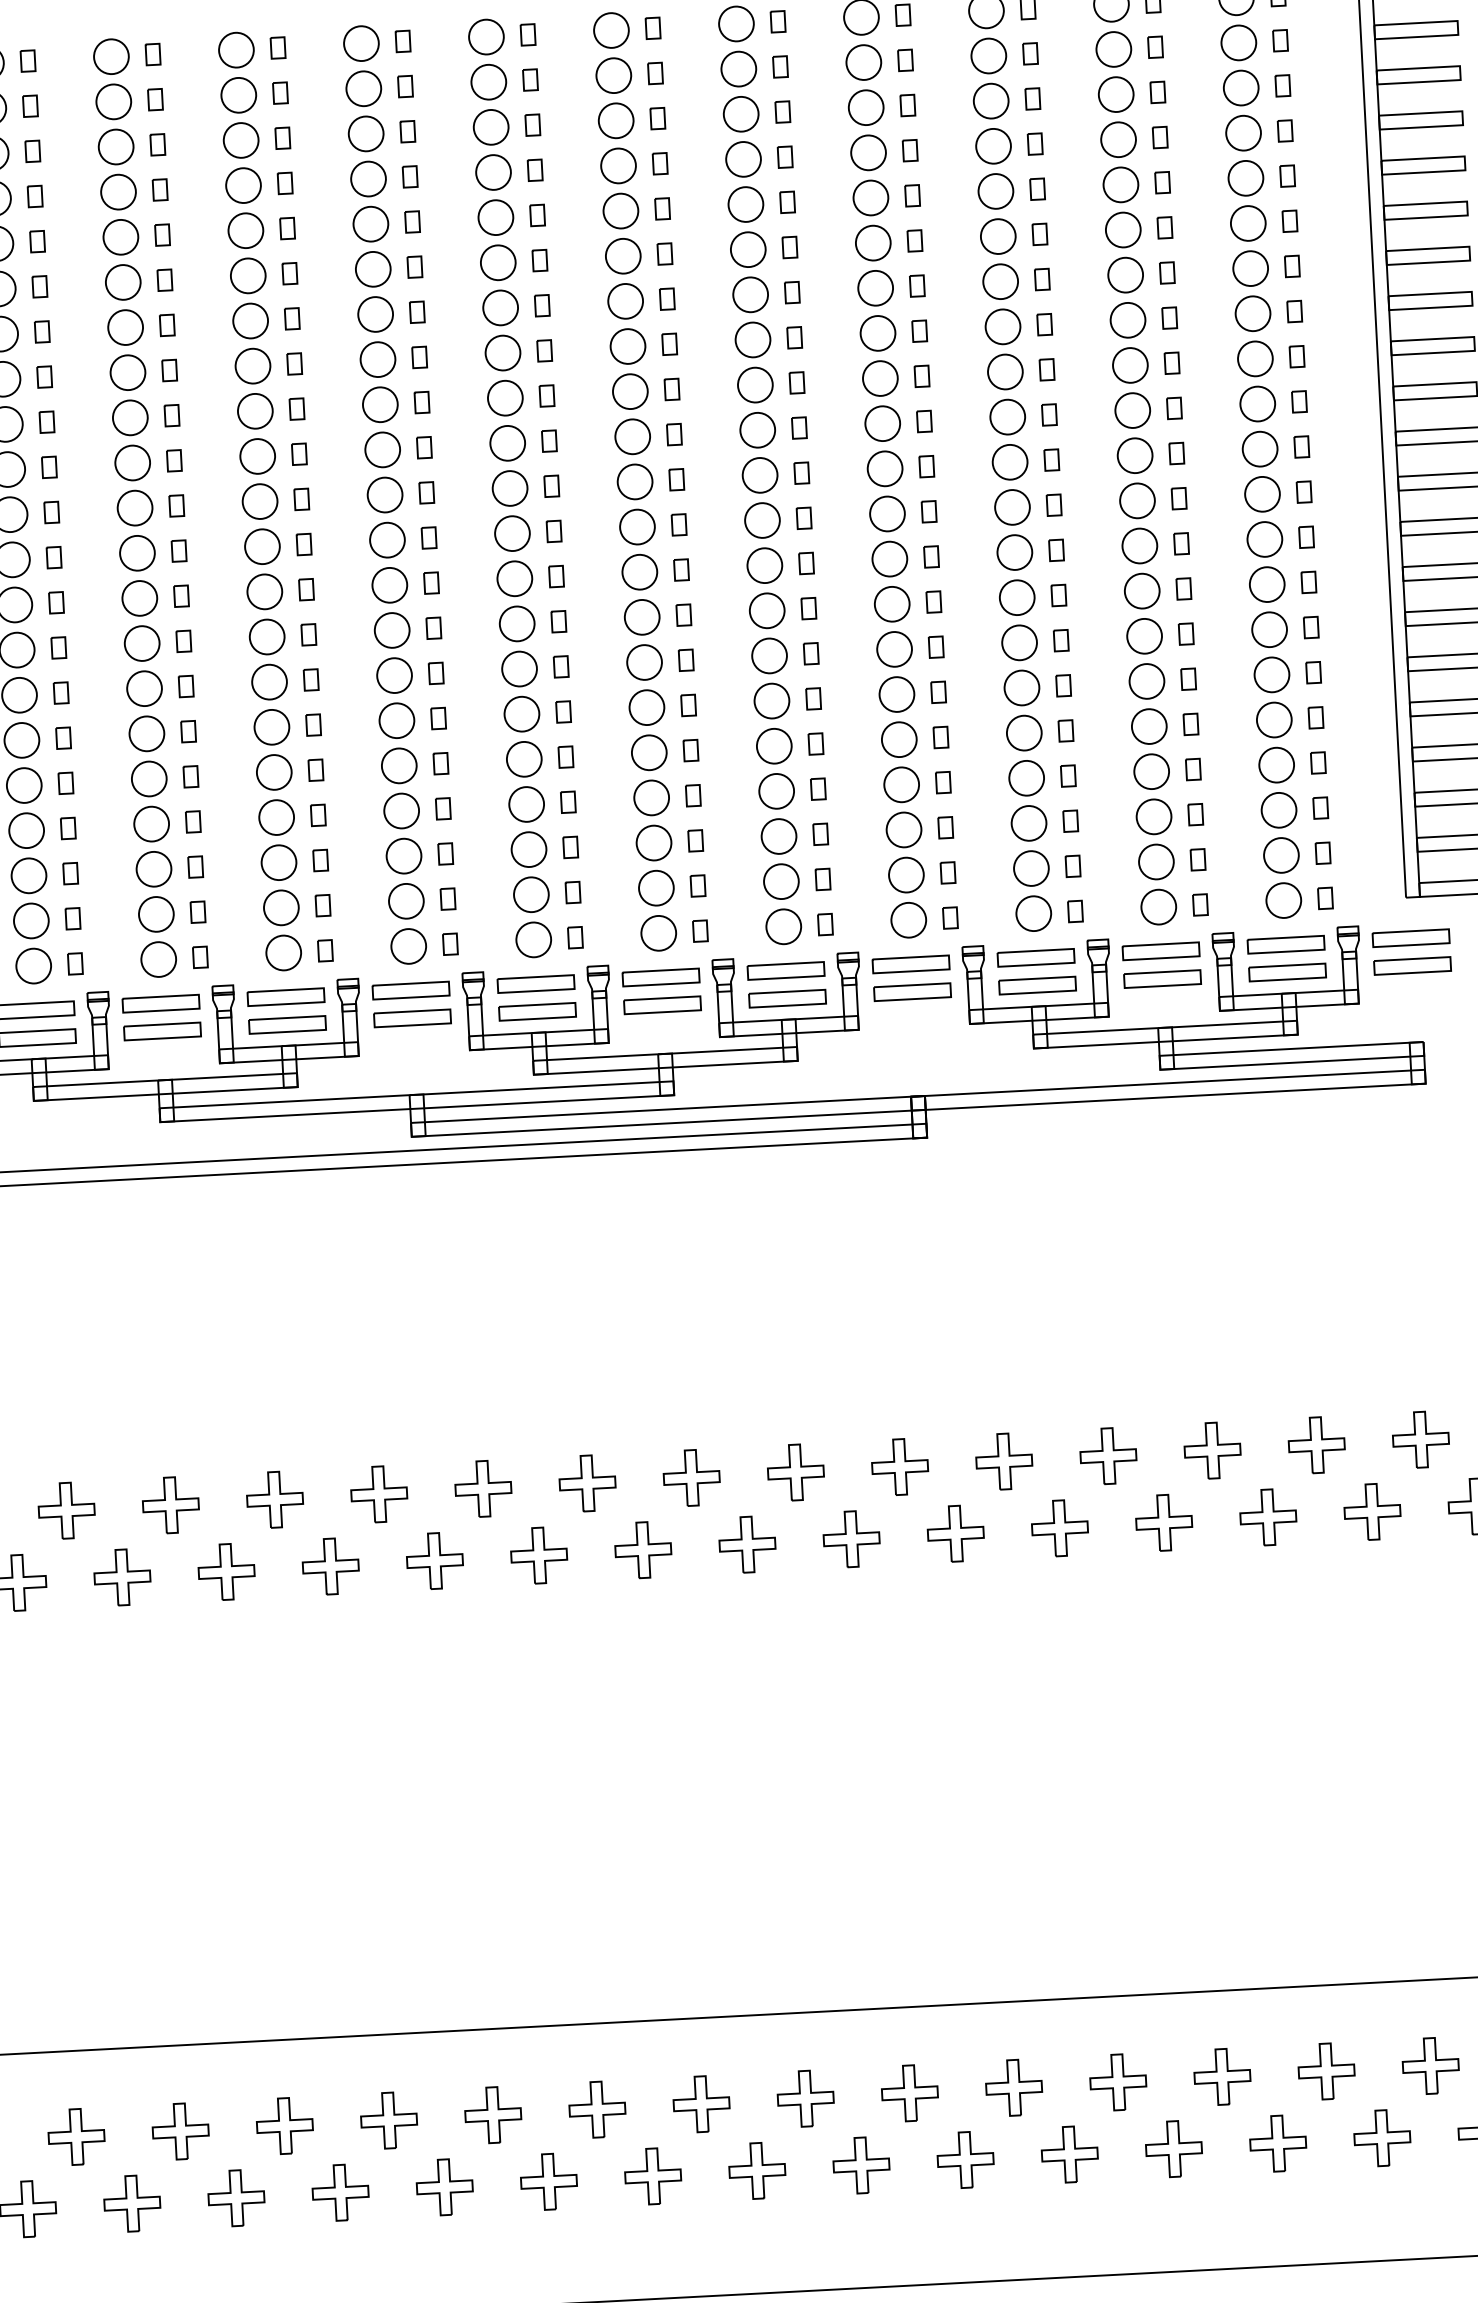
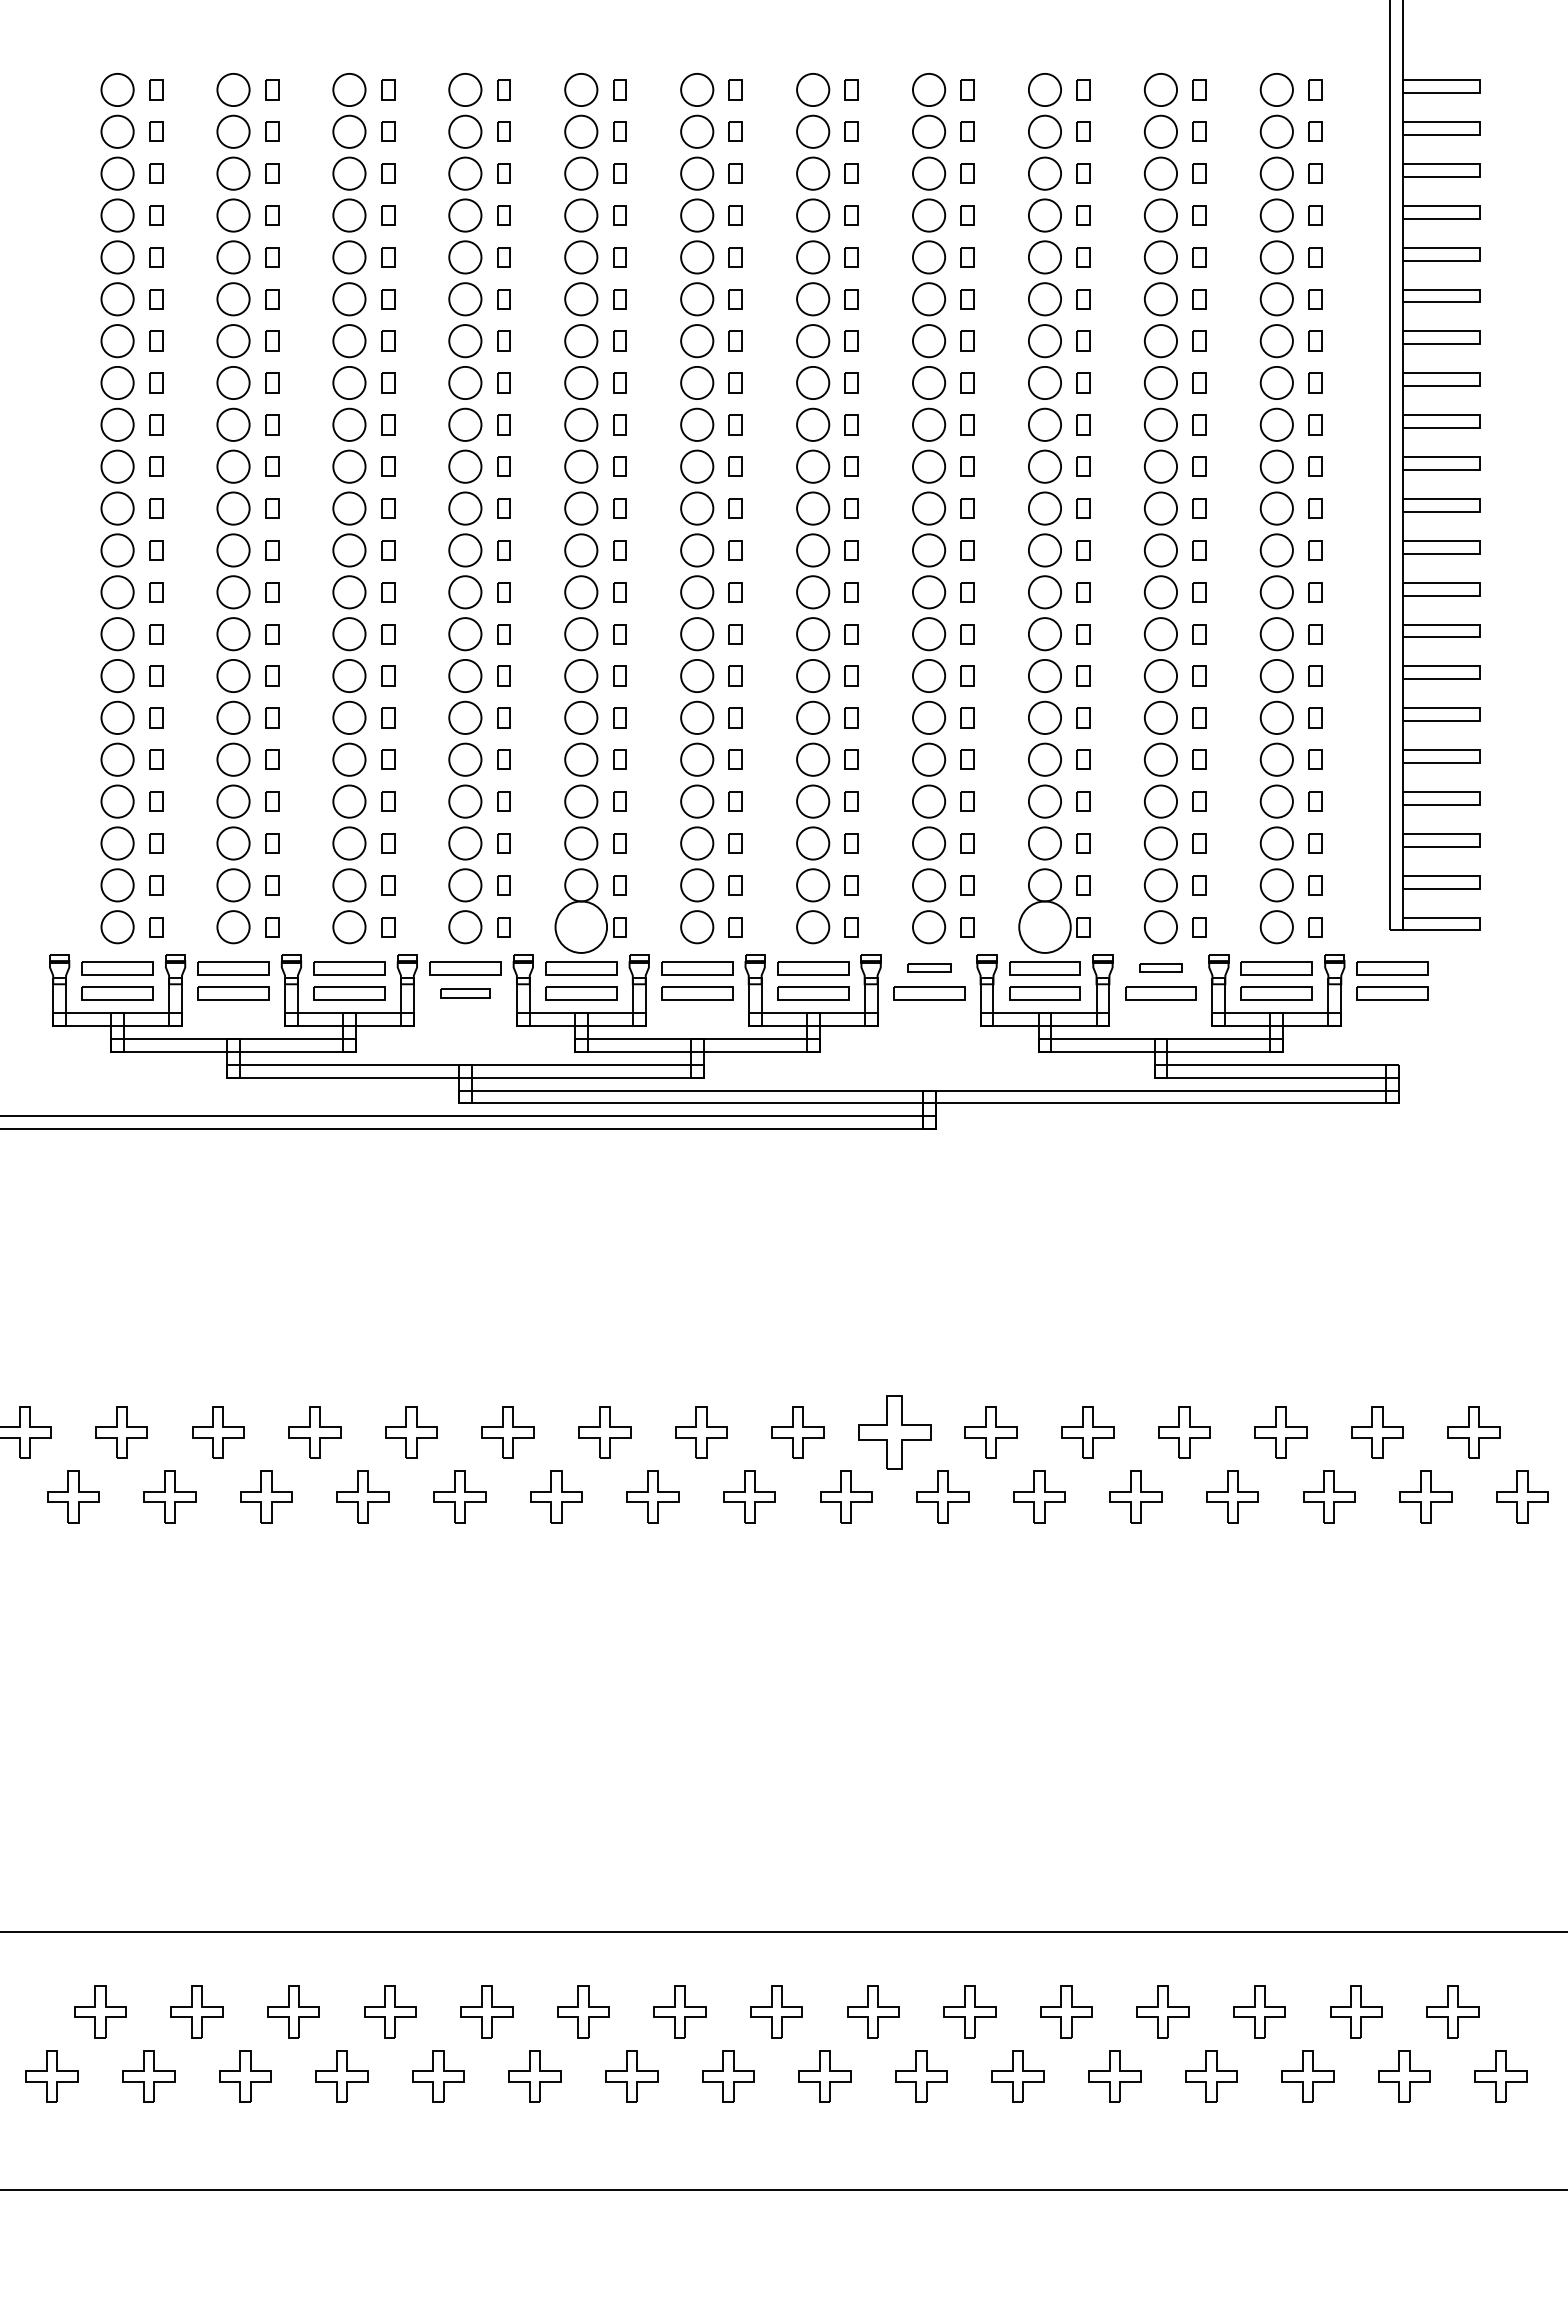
circle: (1033, 914) -> (1044, 927), size x1.6
circle: (533, 940) -> (581, 927), size x1.6
part: (1160, 951) -> (1160, 968), size x0.6
part: (911, 964) -> (929, 968), size x0.6
part: (412, 1017) -> (465, 993), size x0.7
part: (900, 1467) -> (894, 1432), size x1.4

